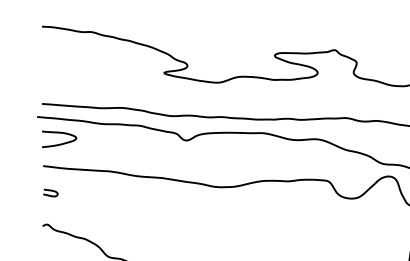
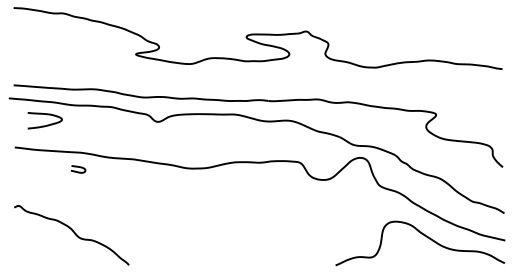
curve: (61, 143) -> (47, 124), moved
curve: (50, 191) -> (78, 167), moved

